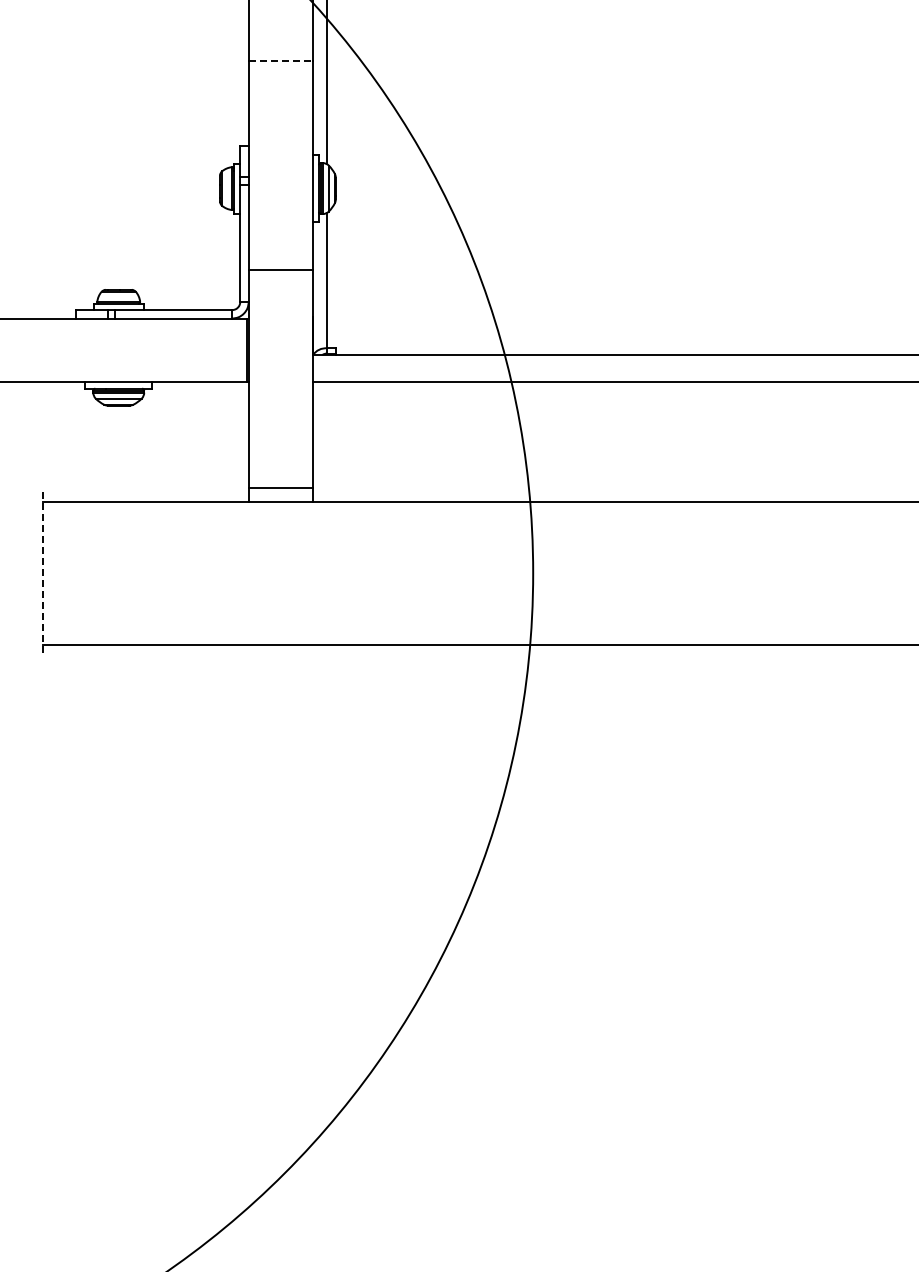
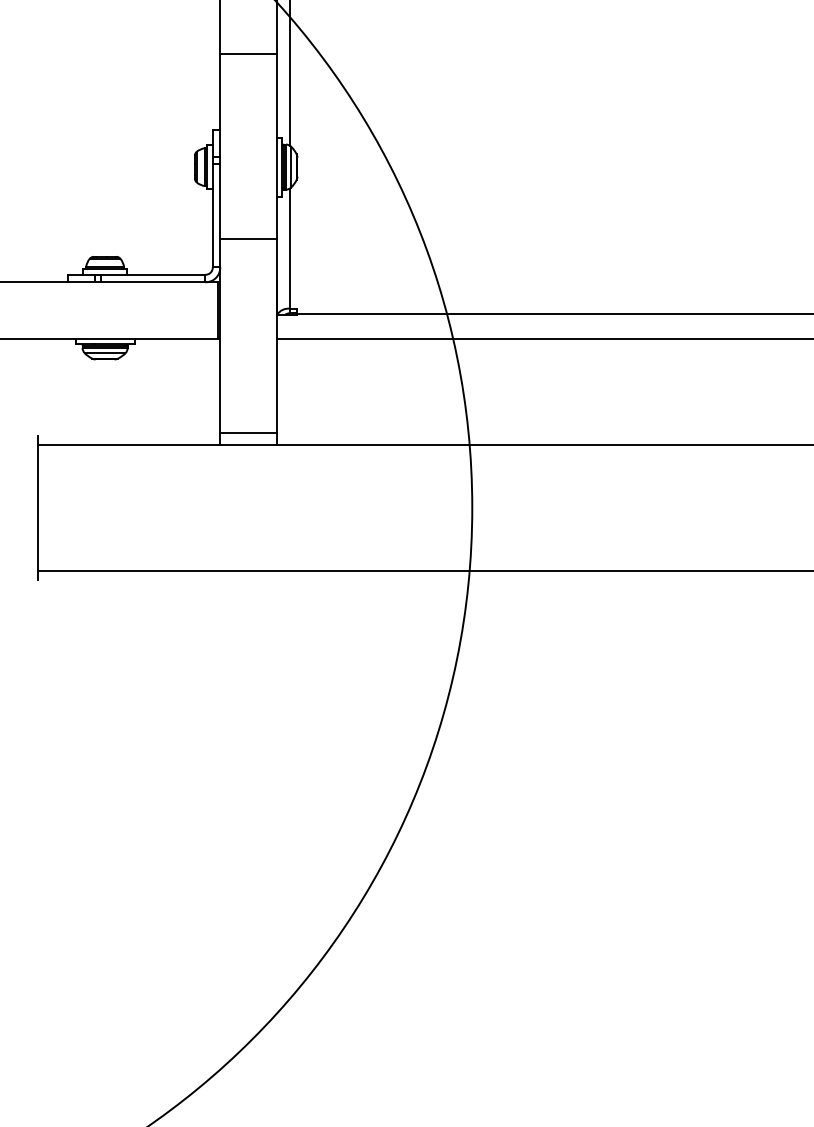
line: (280, 60) -> (248, 53), dashed -> solid
line: (43, 573) -> (38, 508), dashed -> solid

